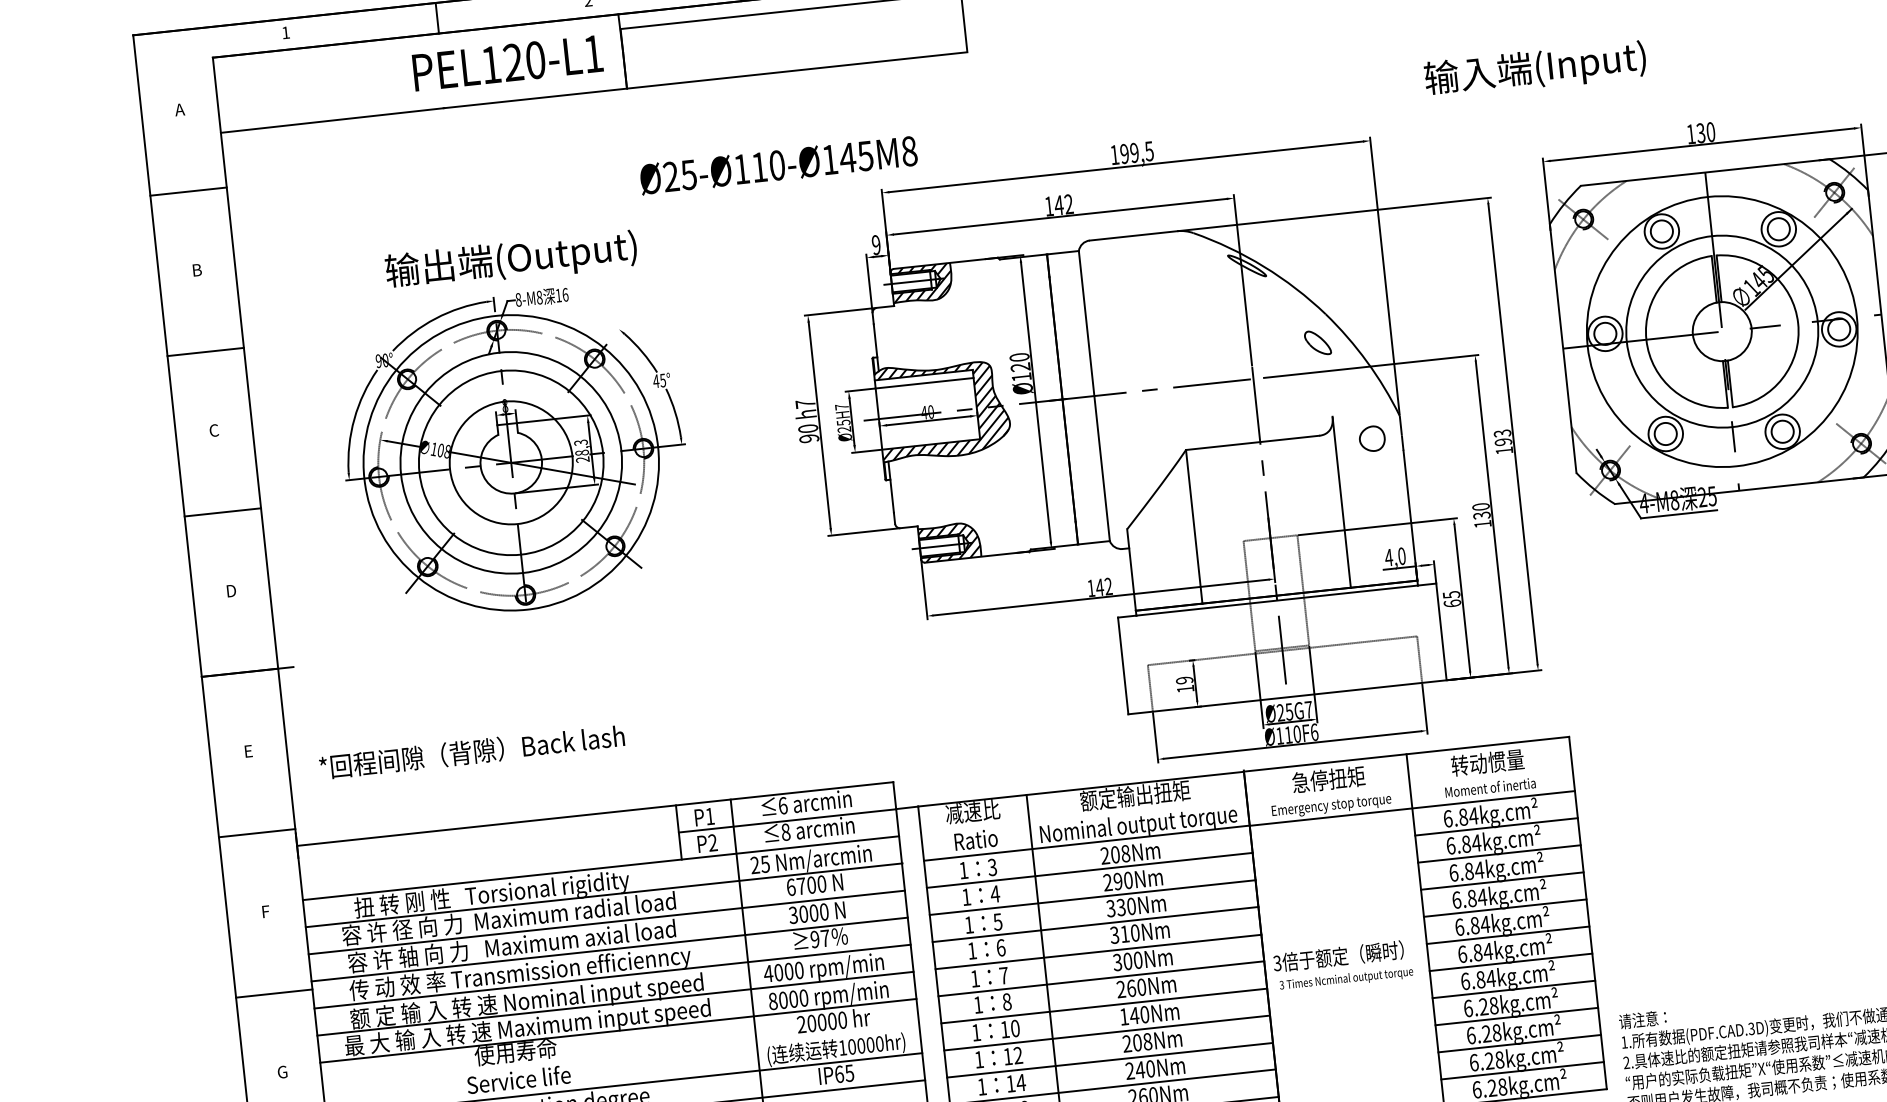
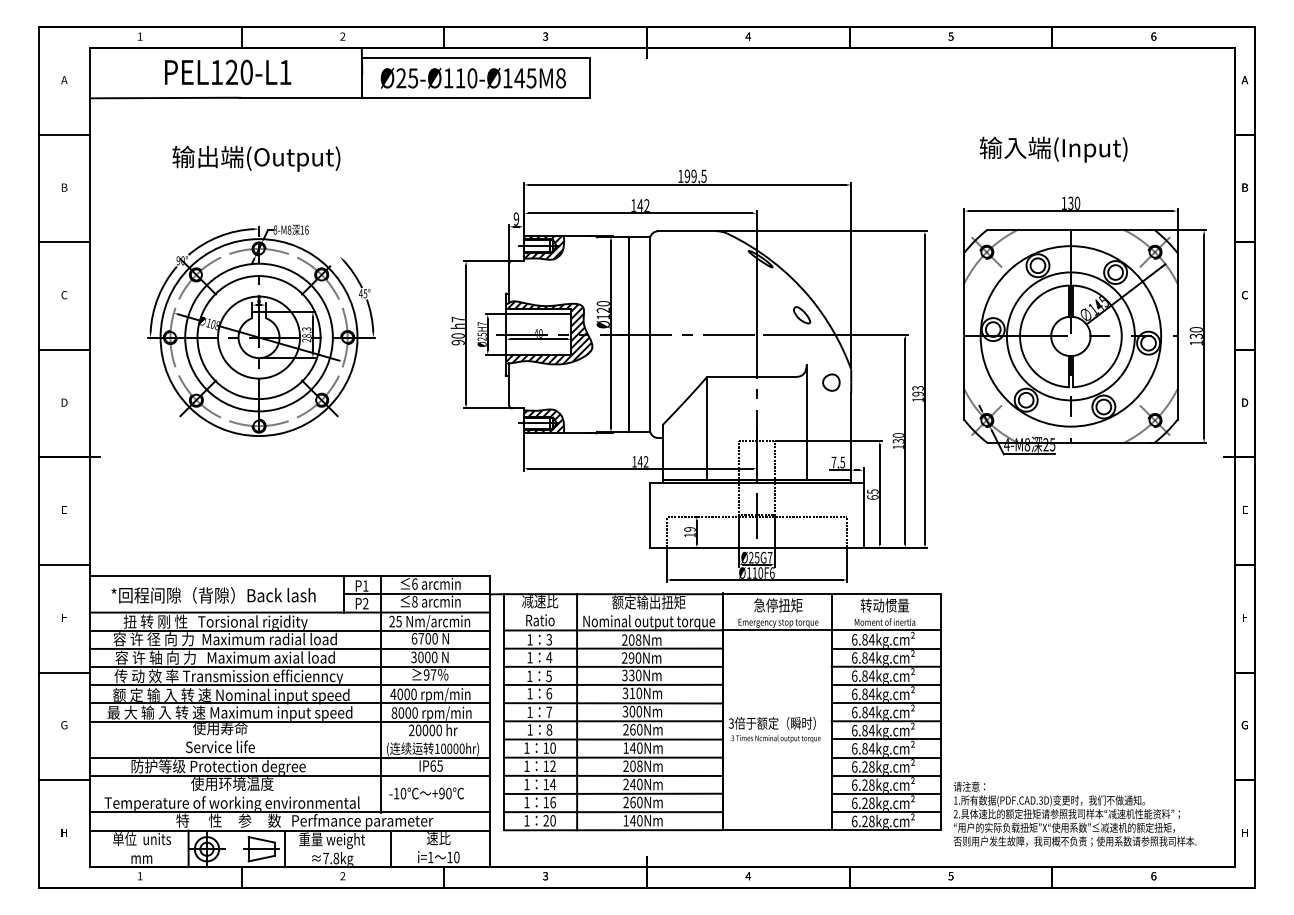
text: (508, 63) -> (228, 72), moved
text: (1535, 69) -> (1053, 149), moved
text: (777, 165) -> (472, 78), moved
text: (511, 260) -> (256, 158), moved
text: (1395, 556) -> (838, 462), 4,0 -> 7,5
text: (471, 752) -> (213, 595), moved

